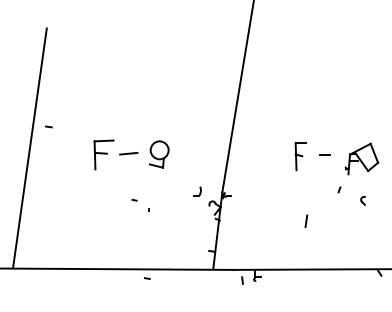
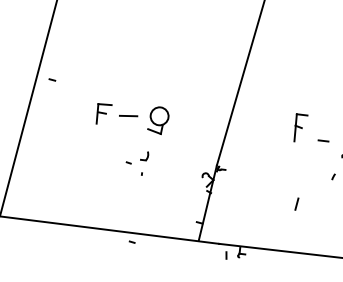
part: (103, 154) -> (103, 113), size x0.7
part: (300, 156) -> (300, 128), moved
part: (197, 191) -> (144, 156), moved

